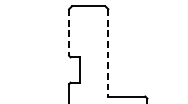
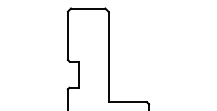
line: (68, 33) -> (67, 36), dashed -> solid
line: (108, 53) -> (108, 57), dashed -> solid

